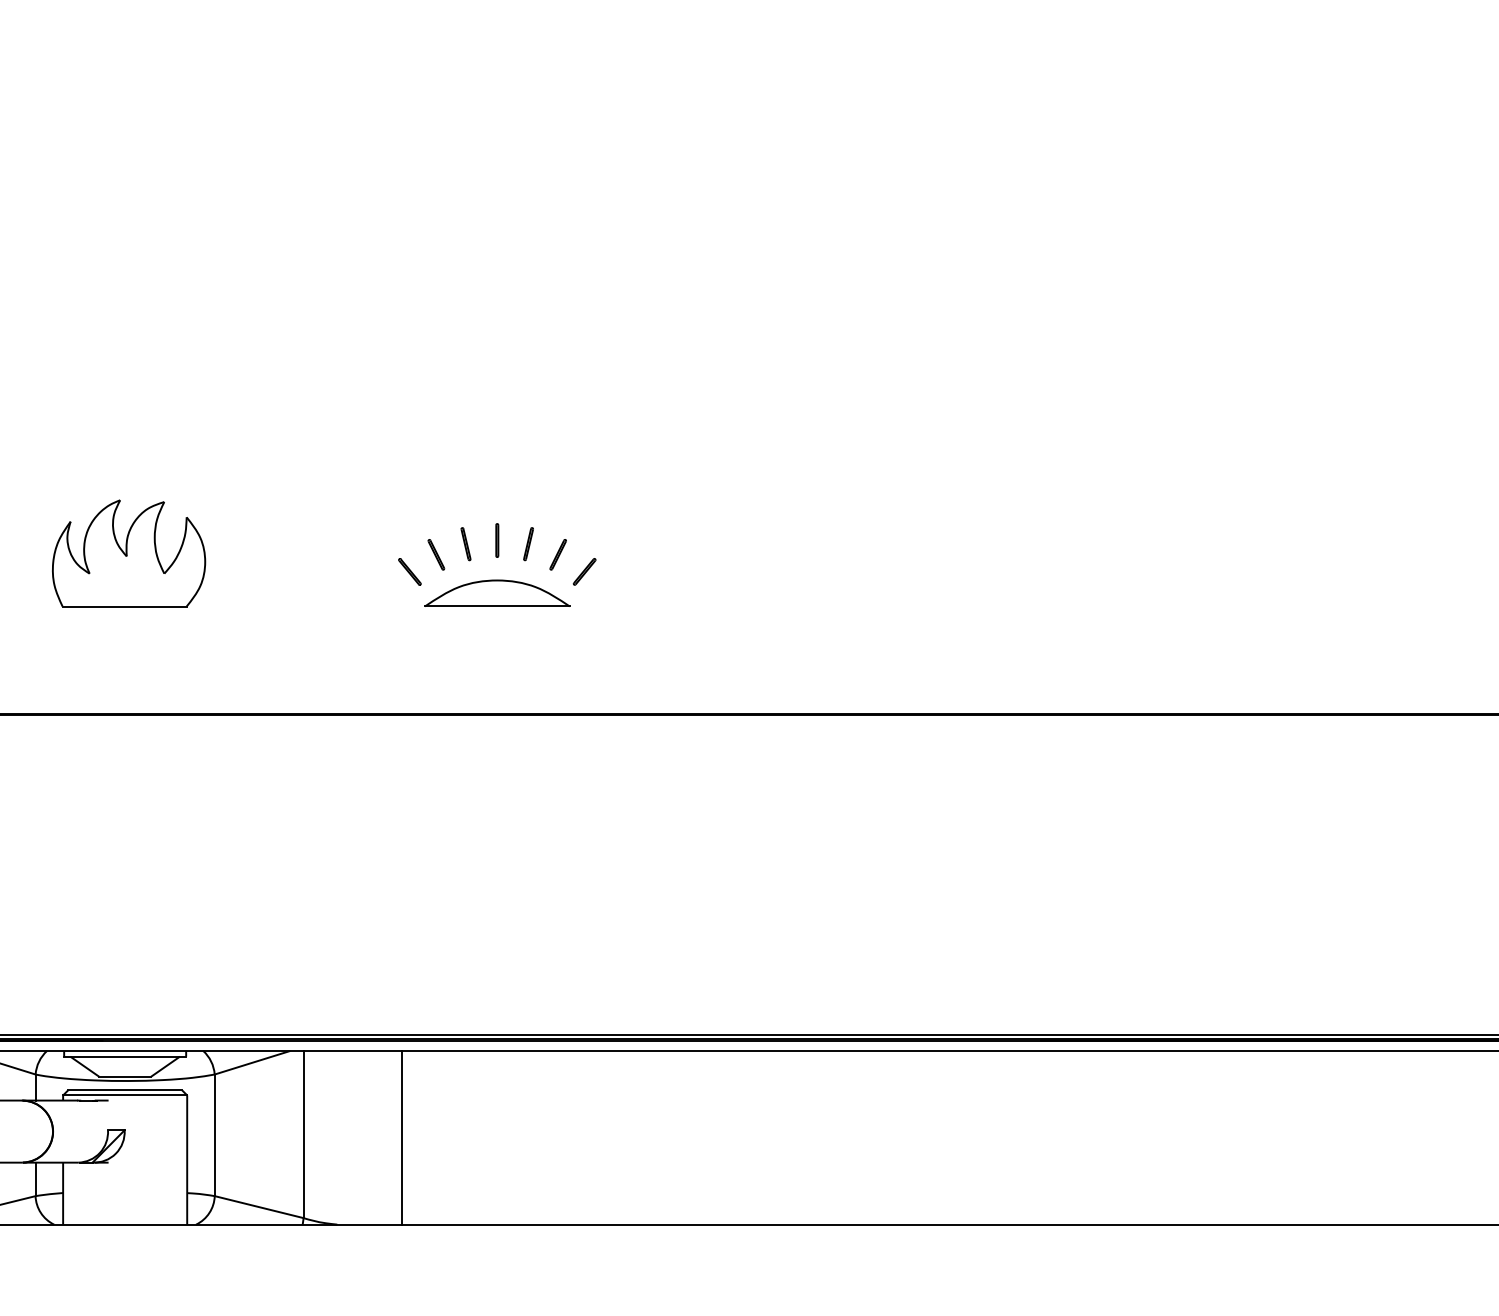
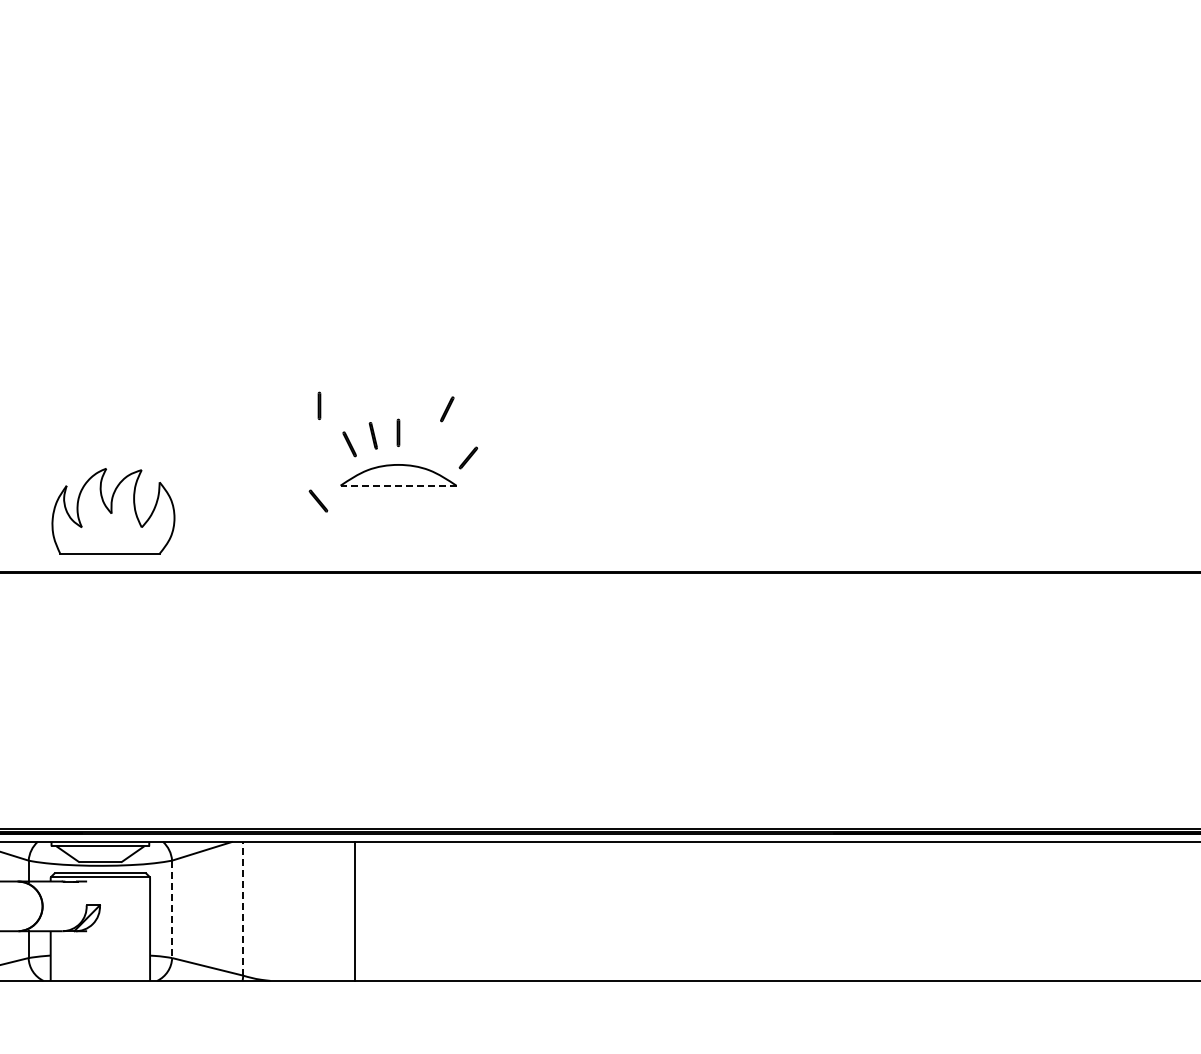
line: (398, 506) -> (319, 405), added
line: (528, 543) -> (423, 435), removed
part: (129, 553) -> (113, 511), moved
line: (558, 555) -> (447, 409), moved
line: (409, 571) -> (318, 500), moved
line: (497, 606) -> (398, 485), solid -> dashed
line: (303, 1134) -> (243, 908), solid -> dashed
line: (215, 1135) -> (172, 909), solid -> dashed
line: (402, 1136) -> (355, 910), moved

